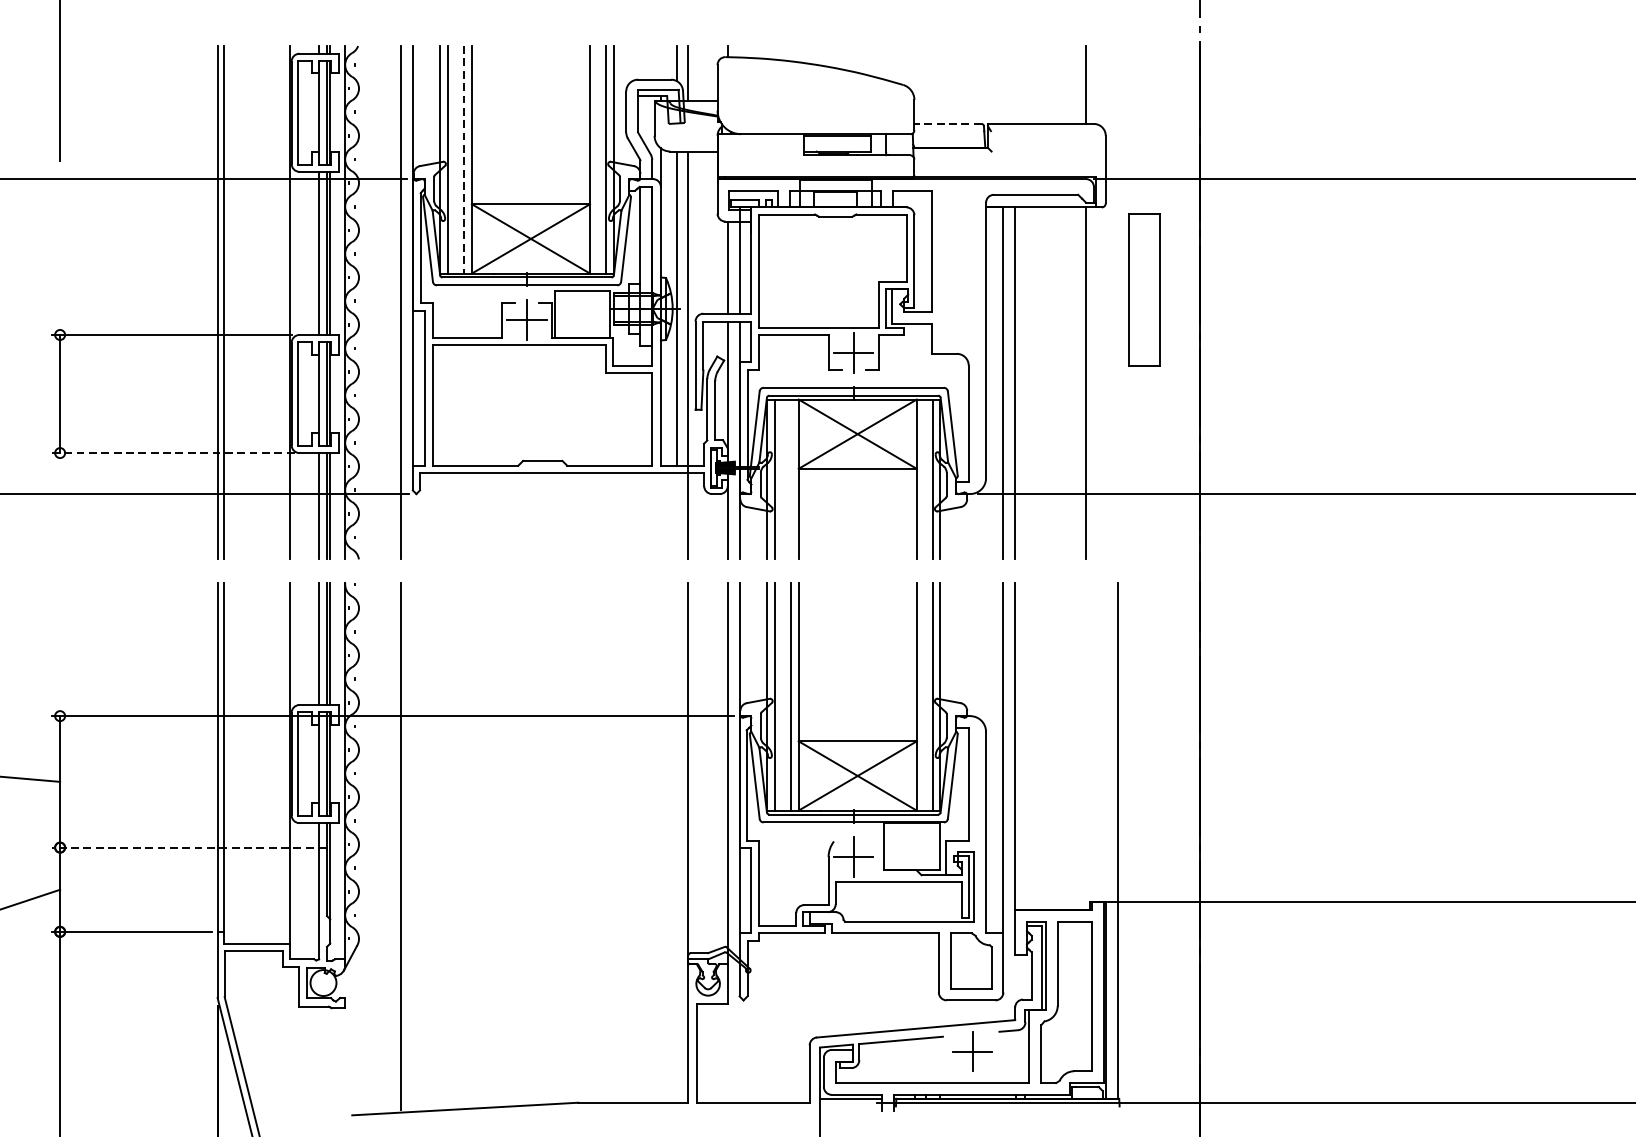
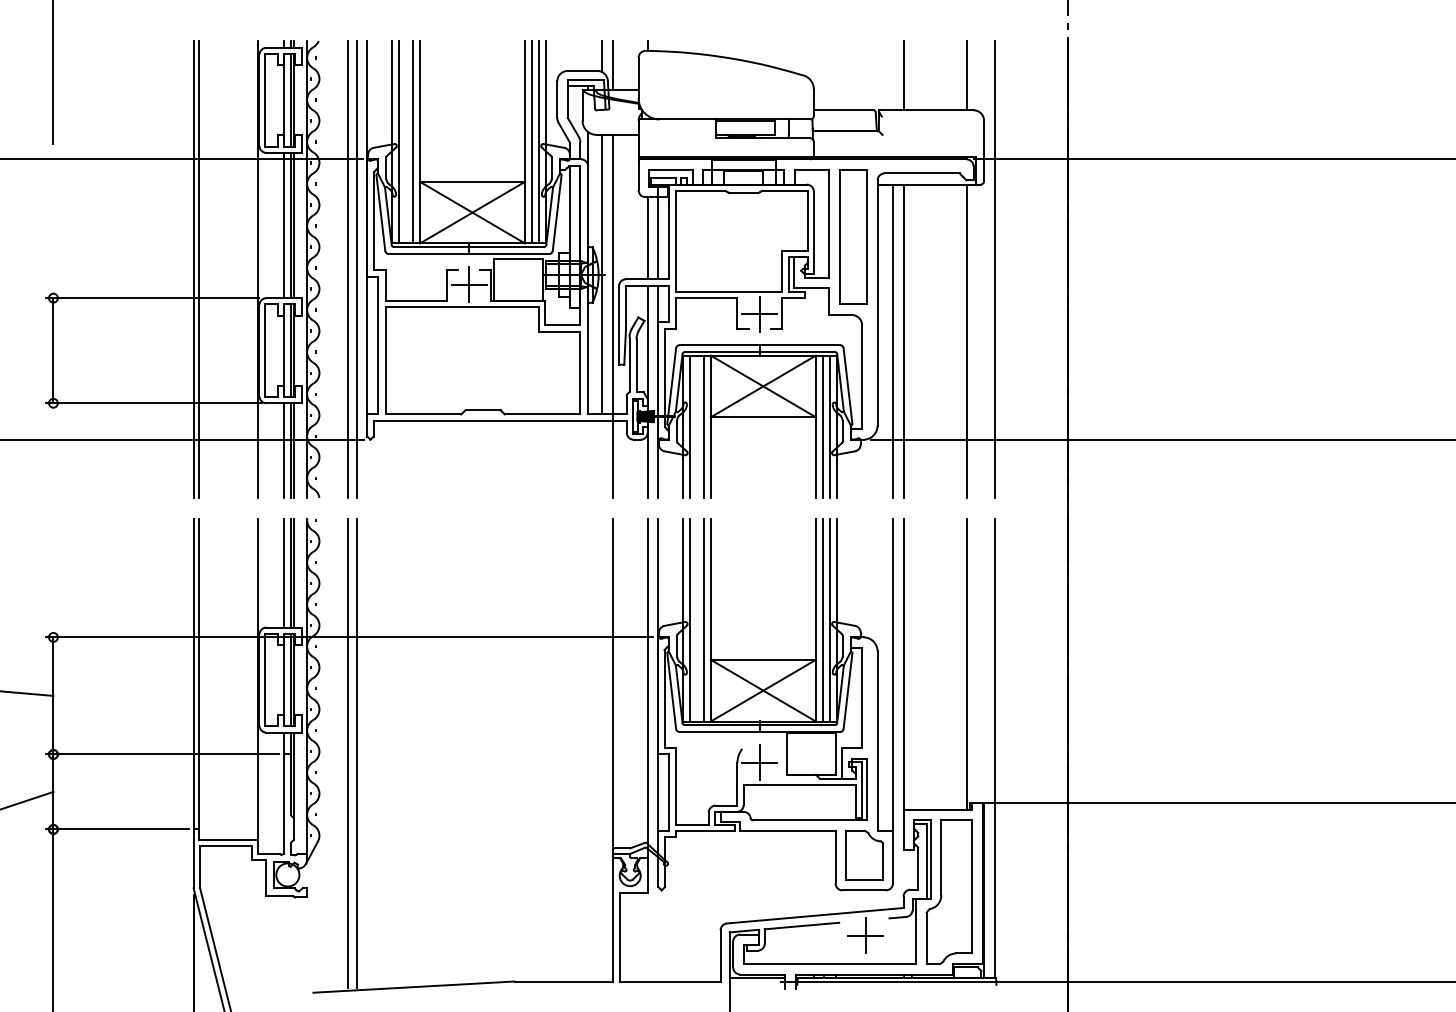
line: (1015, 84) -> (903, 75), added
line: (947, 124) -> (843, 110), dashed -> solid
line: (463, 160) -> (412, 142), dashed -> solid
line: (598, 160) -> (532, 142), added
part: (1144, 289) -> (853, 236), moved
line: (391, 302) -> (348, 269), added
line: (1117, 302) -> (994, 269), added
line: (173, 453) -> (154, 403), dashed -> solid
line: (790, 479) -> (703, 426), added
line: (924, 479) -> (822, 426), added
line: (924, 696) -> (822, 619), added
line: (1085, 745) -> (966, 663), added
line: (391, 845) -> (348, 752), added
line: (182, 847) -> (162, 754), dashed -> solid

